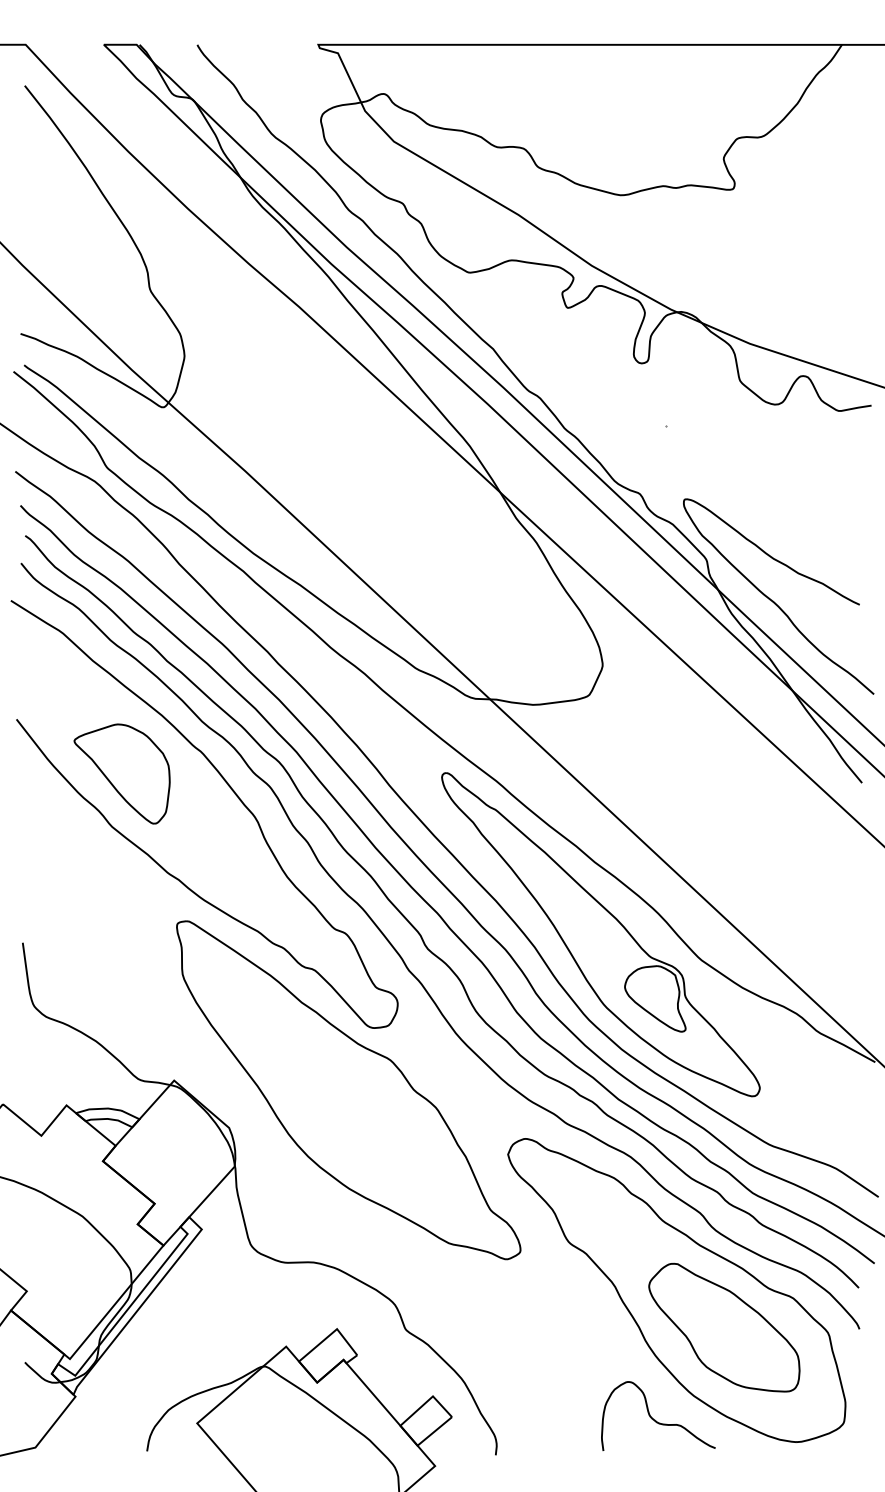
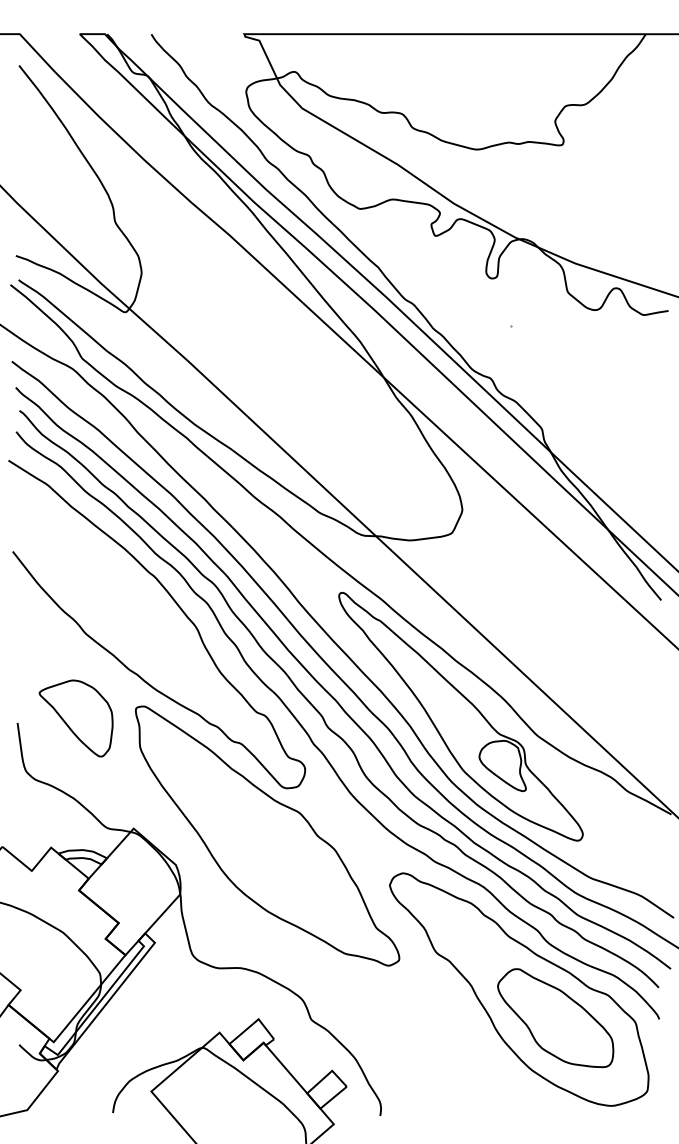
curve: (773, 600) -> (593, 460), removed
part: (121, 773) -> (75, 718), moved
curve: (655, 1419) -> (502, 1088), removed

